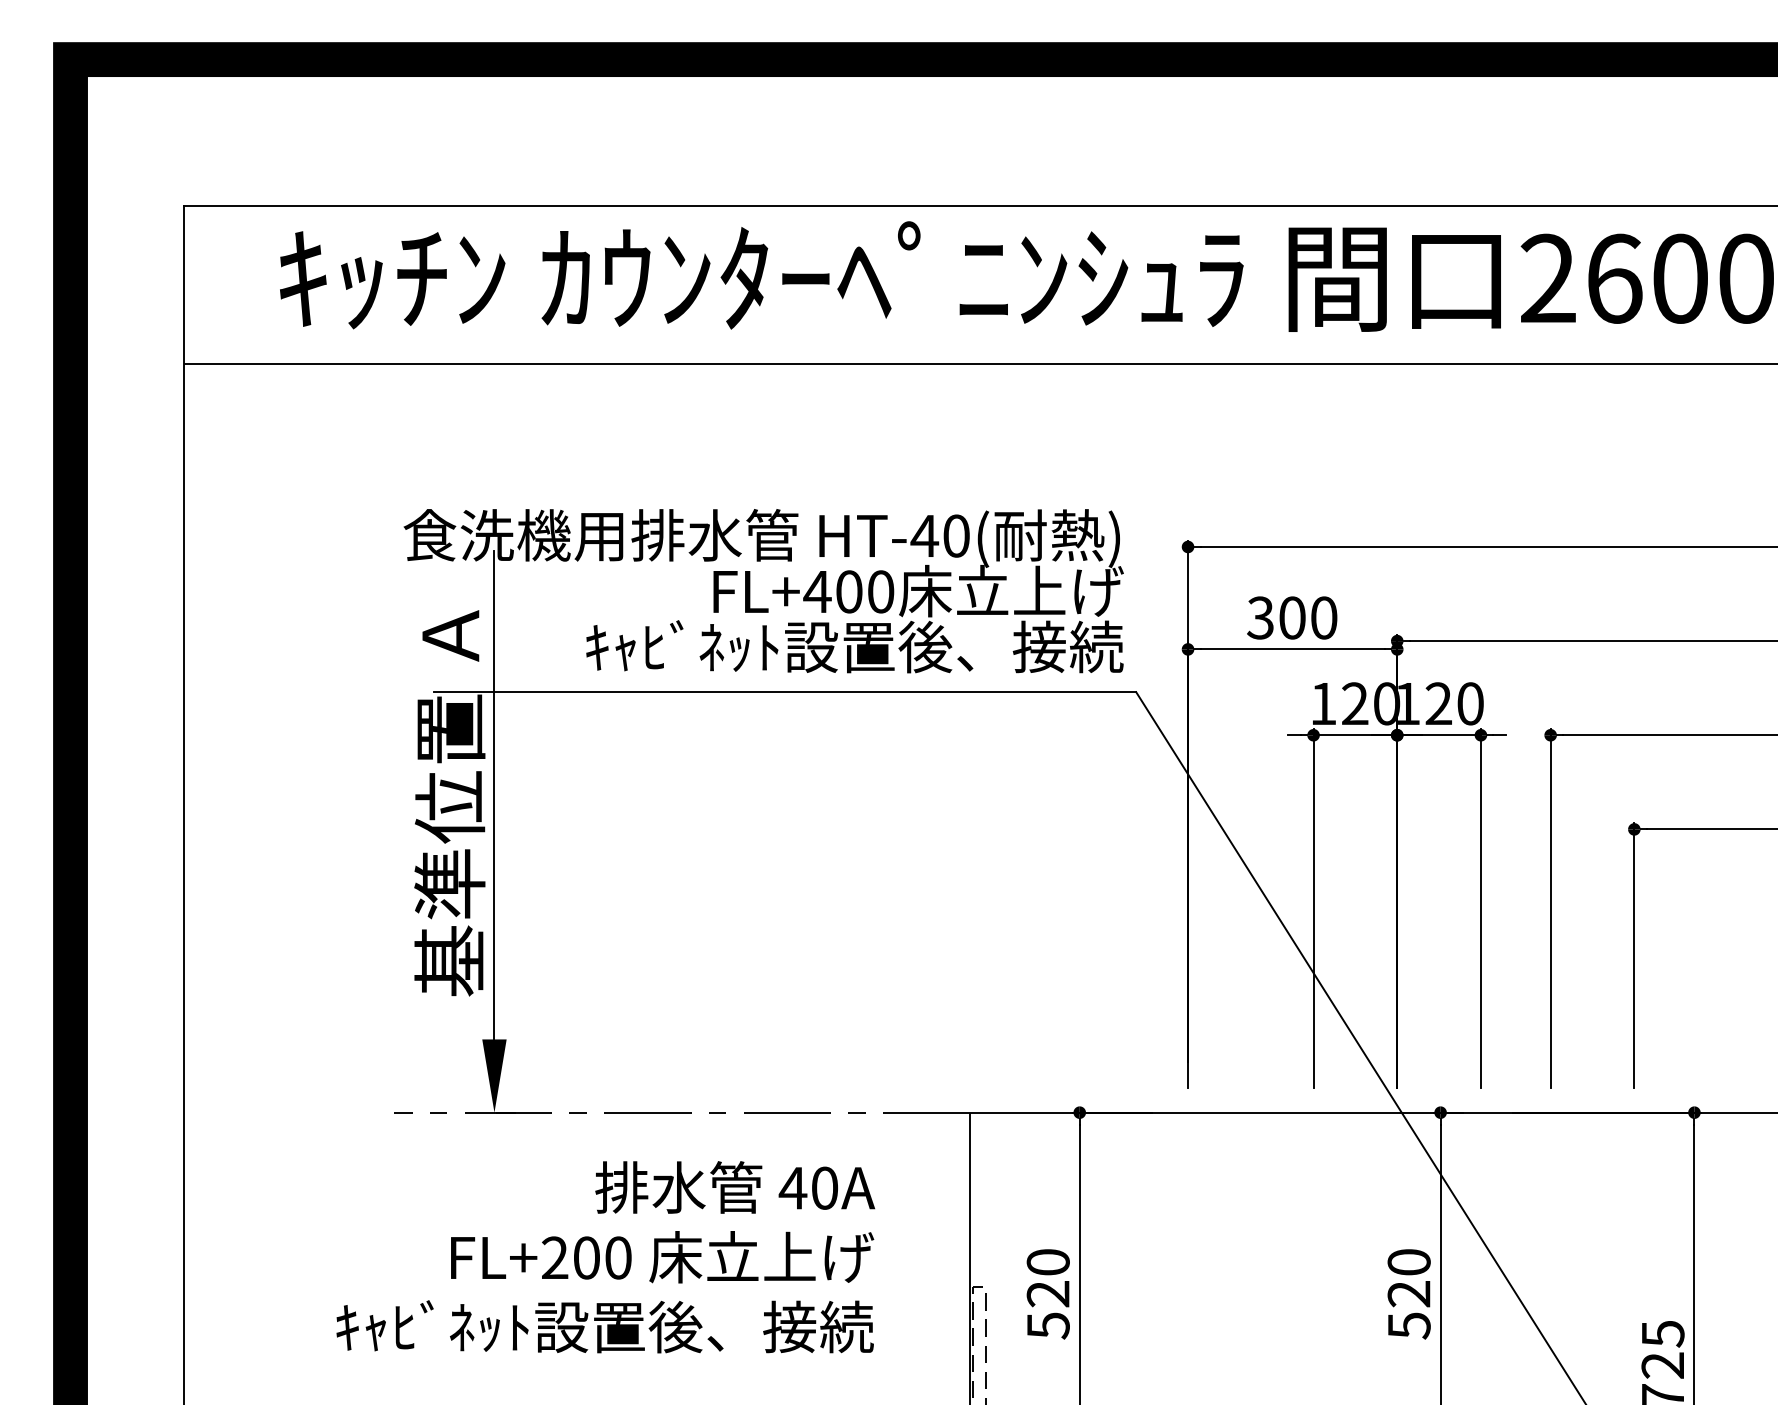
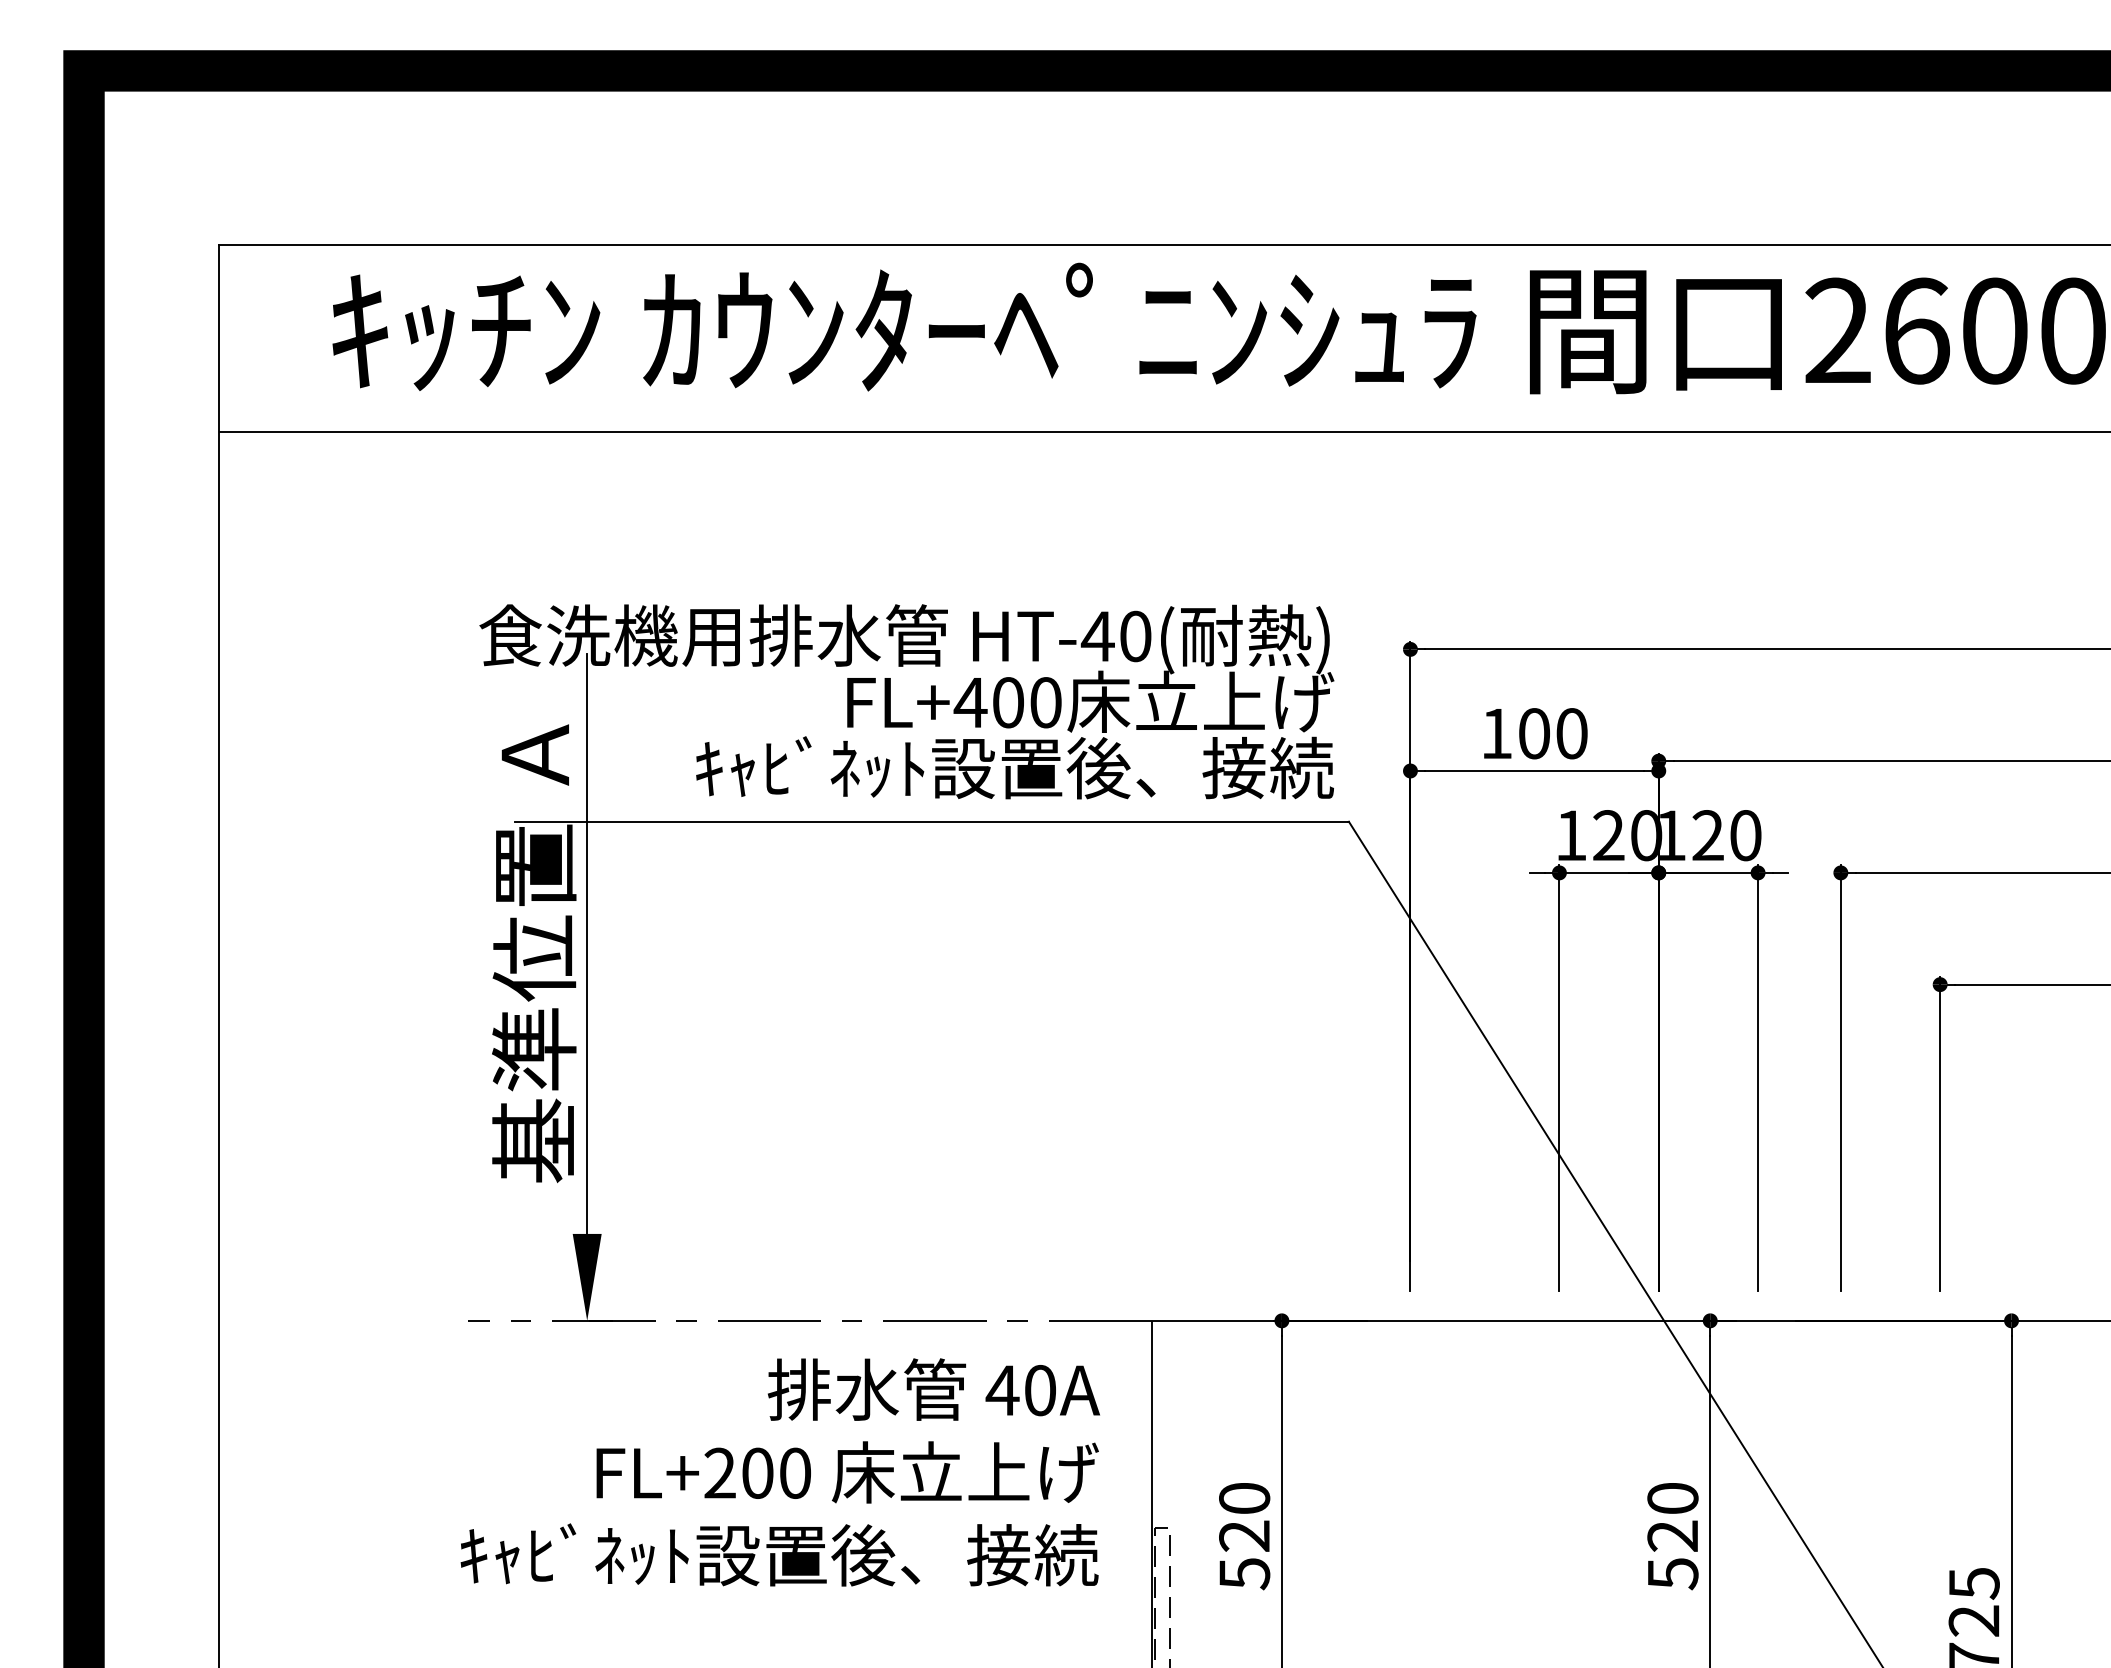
text: (1259, 617) -> (1495, 733), 300 -> 100
text: (605, 1257) -> (779, 1472), moved

